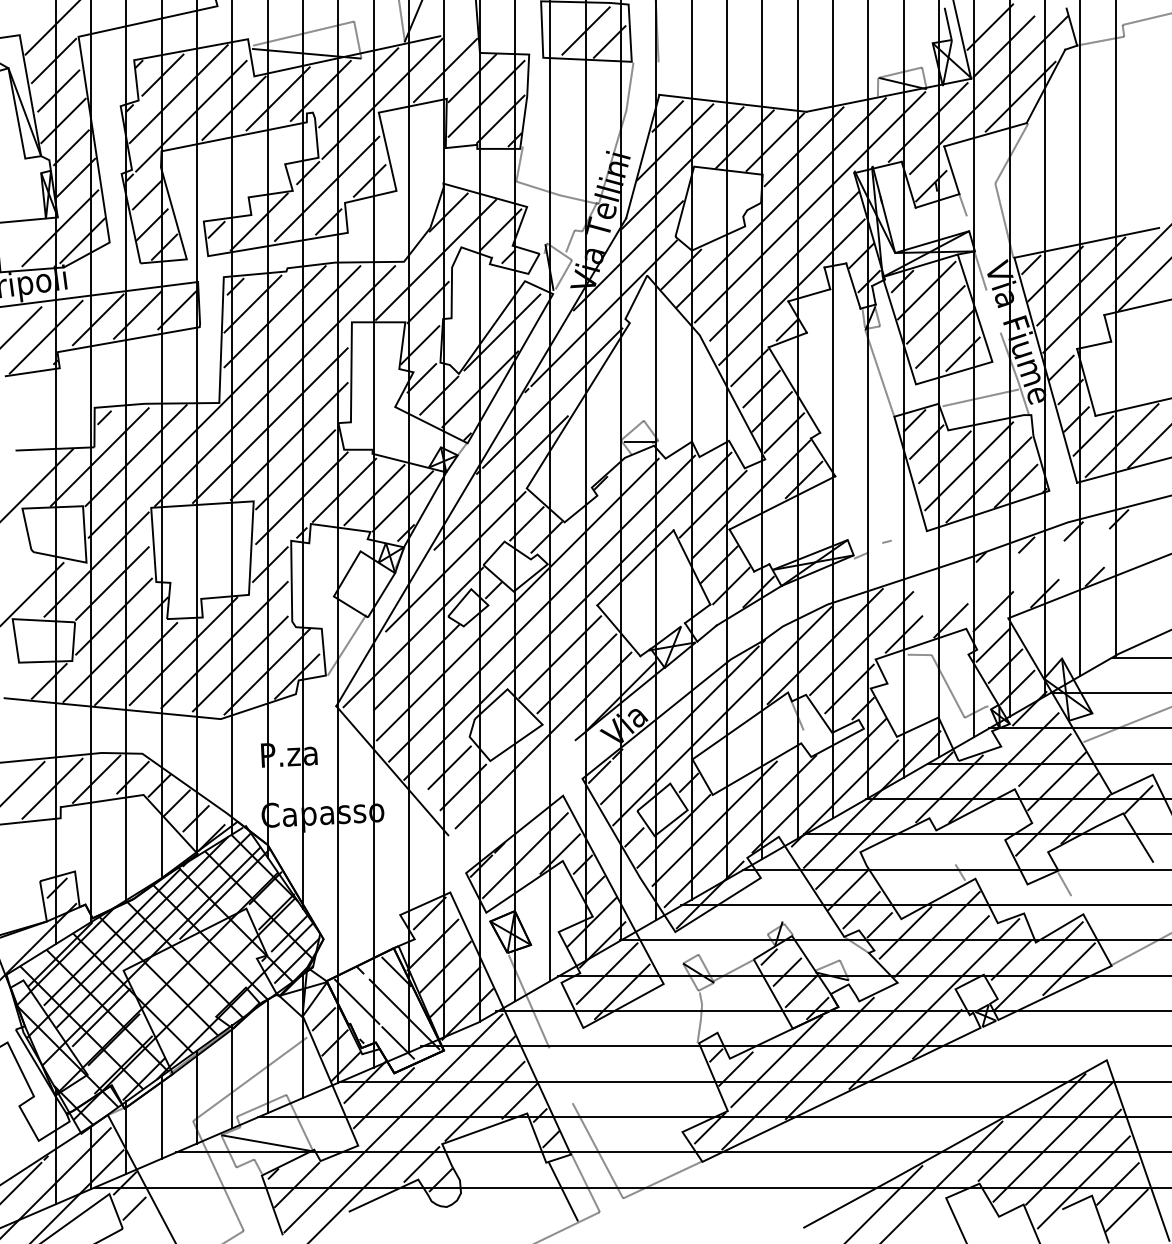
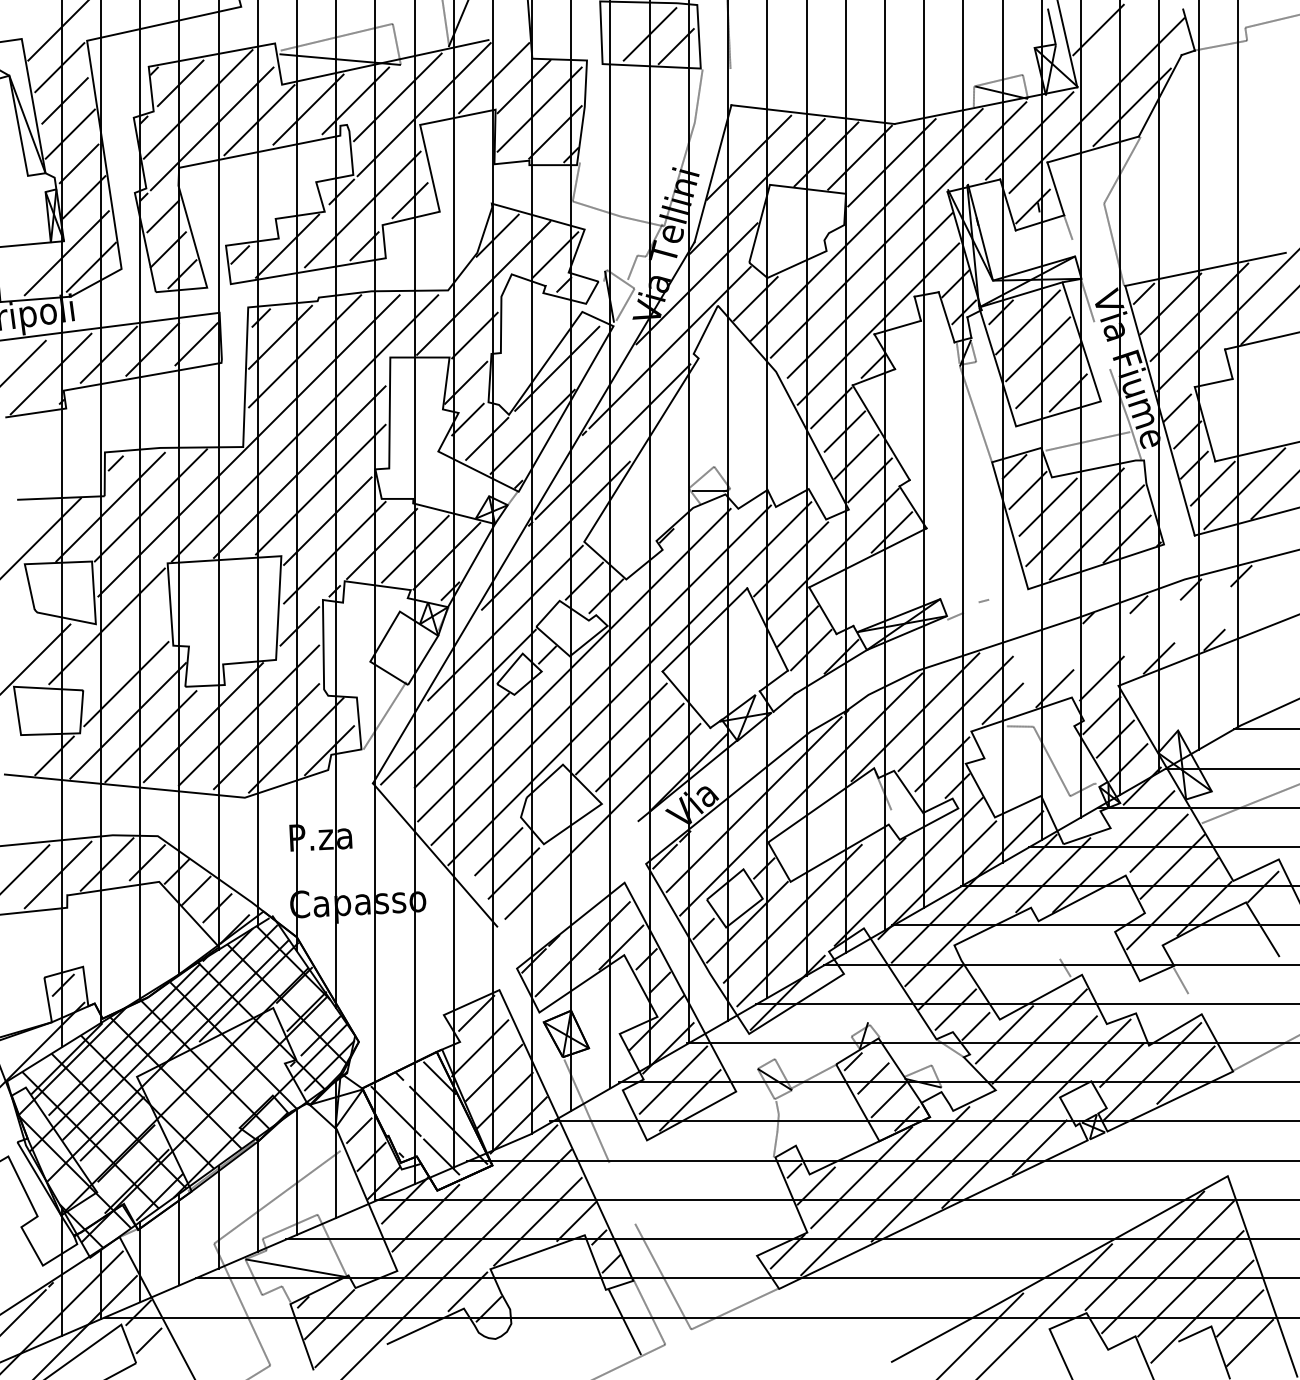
line: (1003, 46) -> (1113, 51), removed
line: (667, 115) -> (740, 128), removed
line: (112, 583) -> (124, 647), removed

